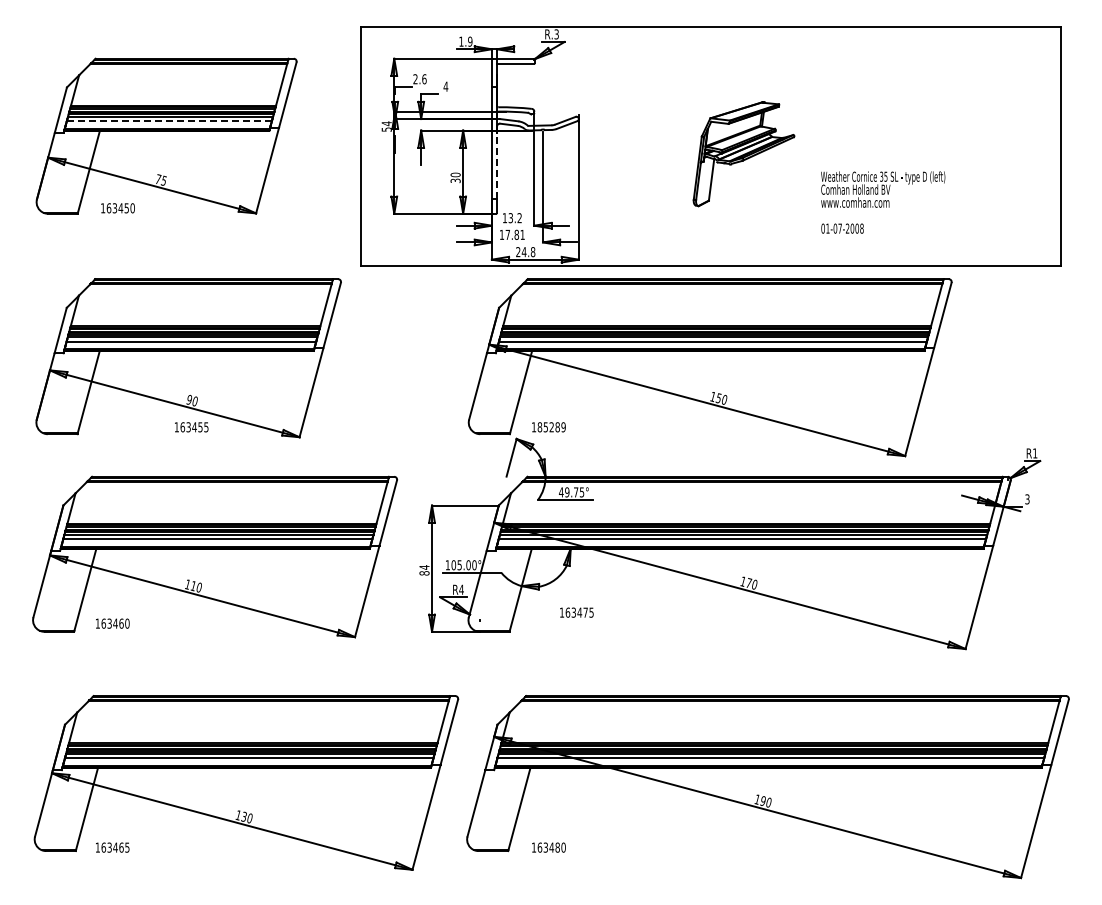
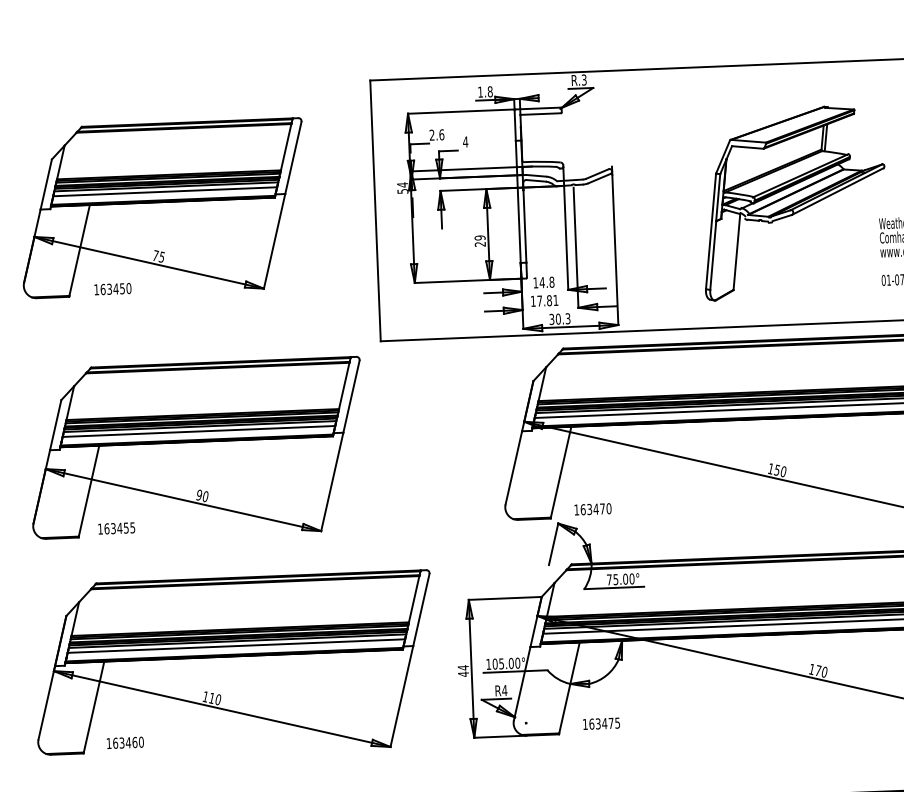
text: (470, 41) -> (490, 91), 1.9 -> 1.8
line: (169, 121) -> (165, 192), dashed -> solid
part: (743, 153) -> (793, 201), size x1.67
line: (497, 165) -> (525, 225), dashed -> solid
text: (455, 178) -> (480, 241), 30 -> 29
text: (514, 218) -> (546, 282), 13.2 -> 14.8
text: (525, 252) -> (559, 319), 24.8 -> 30.3
text: (191, 427) -> (116, 528), moved
text: (551, 427) -> (595, 509), 185289 -> 163470
text: (571, 492) -> (620, 579), 49.75° -> 75.00°
text: (424, 573) -> (463, 674), 84 -> 44
text: (576, 612) -> (601, 723), moved

